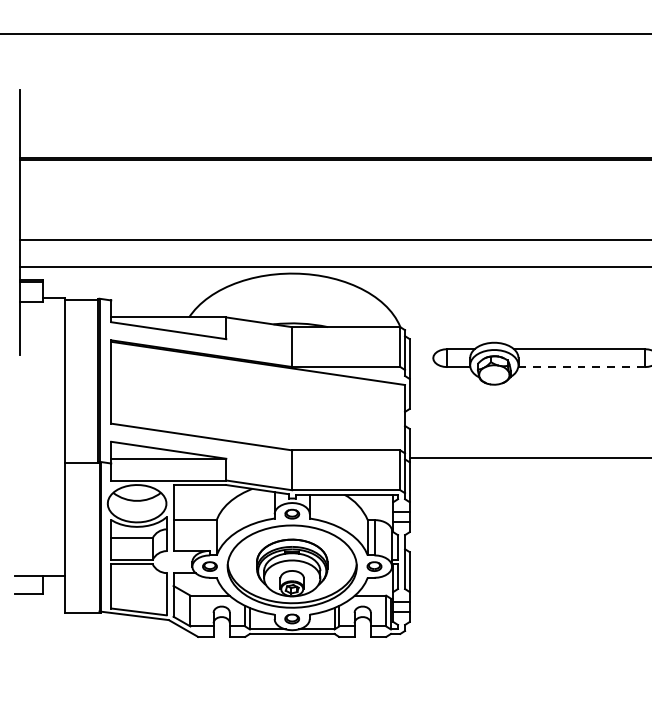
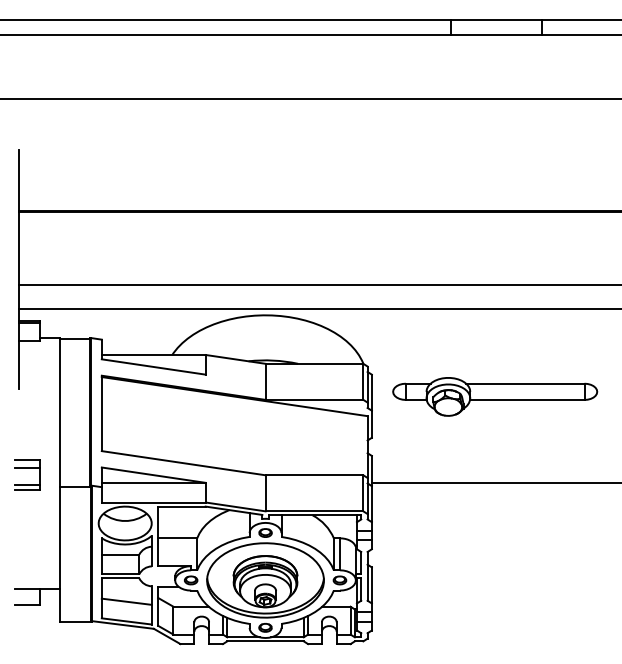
line: (581, 366) -> (527, 399), dashed -> solid
part: (29, 449) -> (27, 474), added
line: (138, 589) -> (126, 601), added

